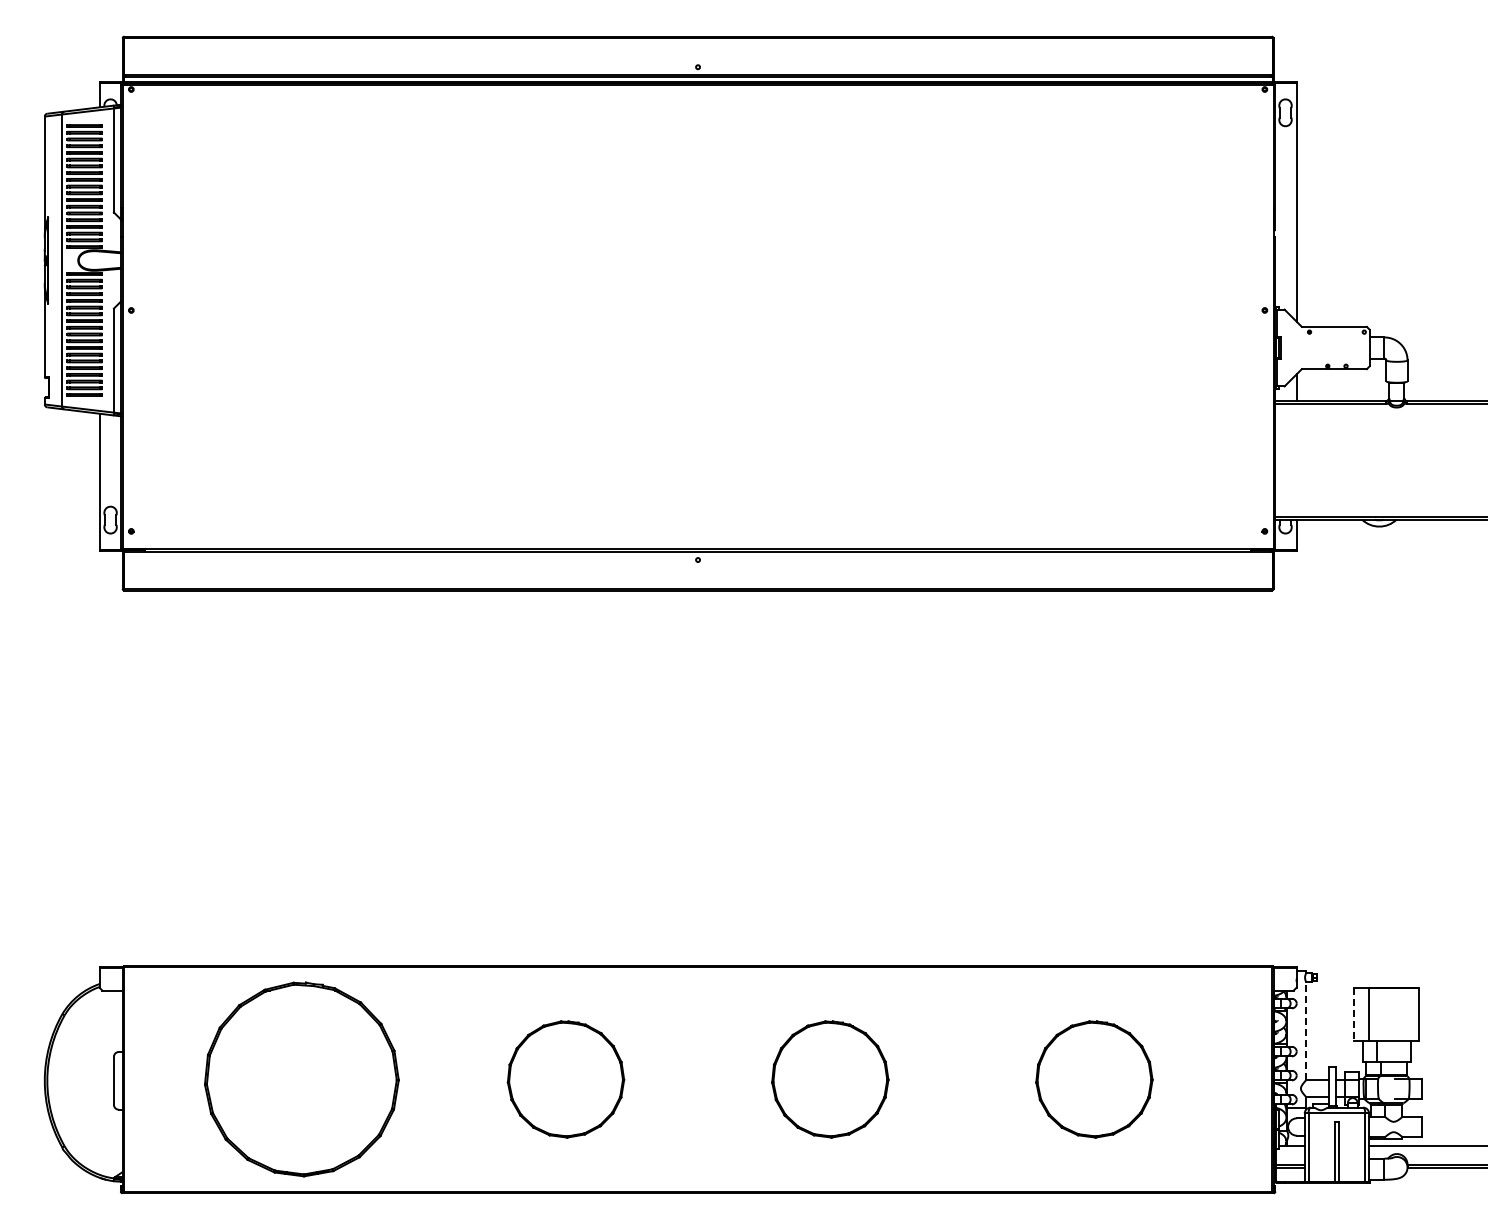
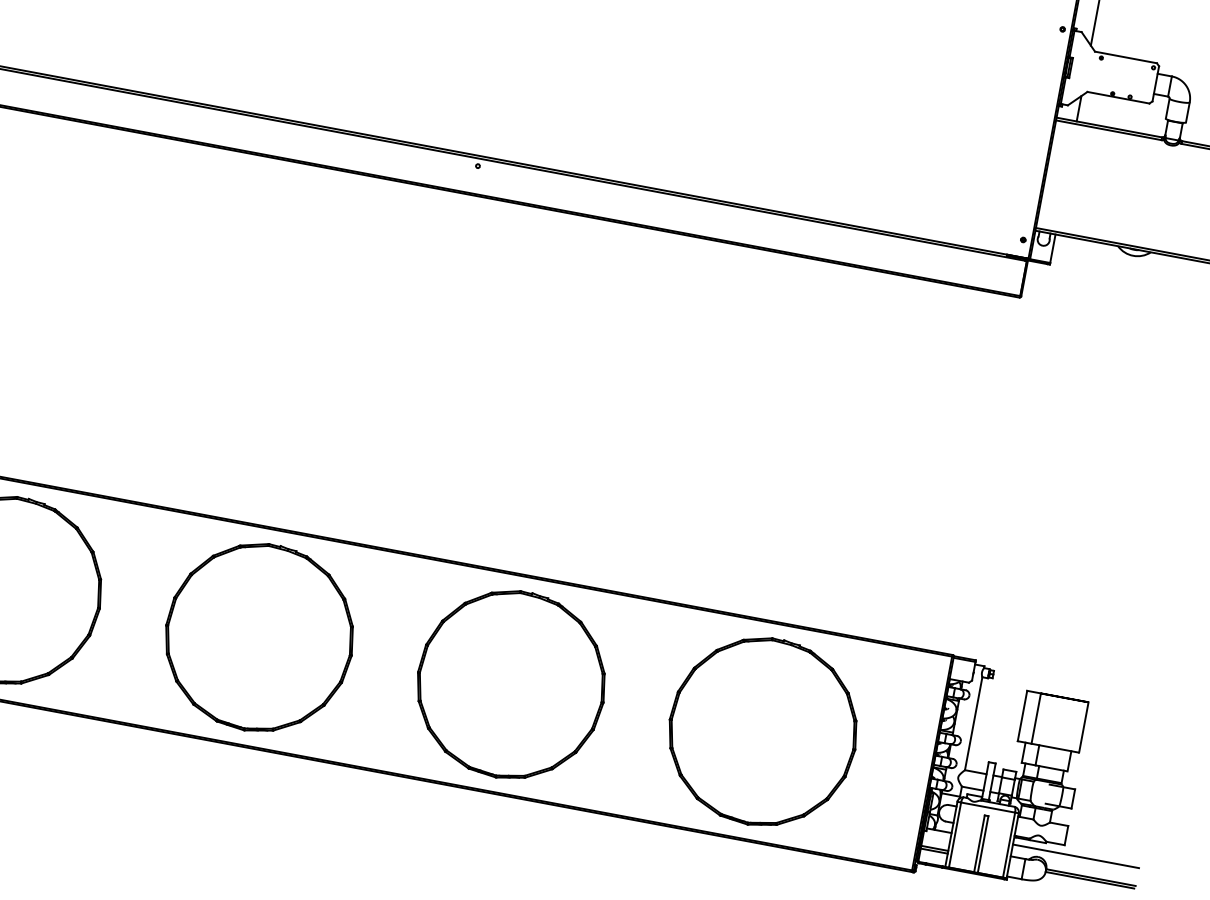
line: (1354, 1014) -> (1022, 716), dashed -> solid
line: (1306, 1031) -> (973, 724), dashed -> solid
part: (565, 1079) -> (258, 637), size x1.67
part: (830, 1079) -> (511, 684), size x1.67
part: (1094, 1079) -> (763, 731), size x1.67

